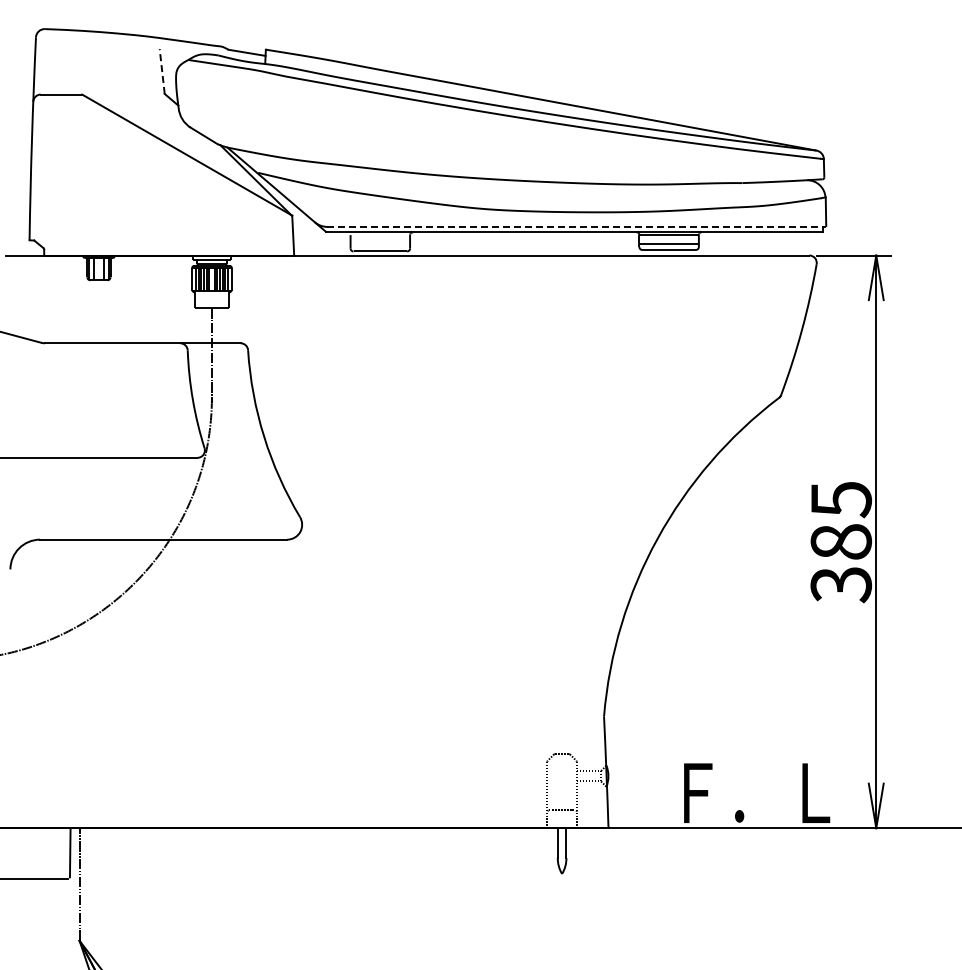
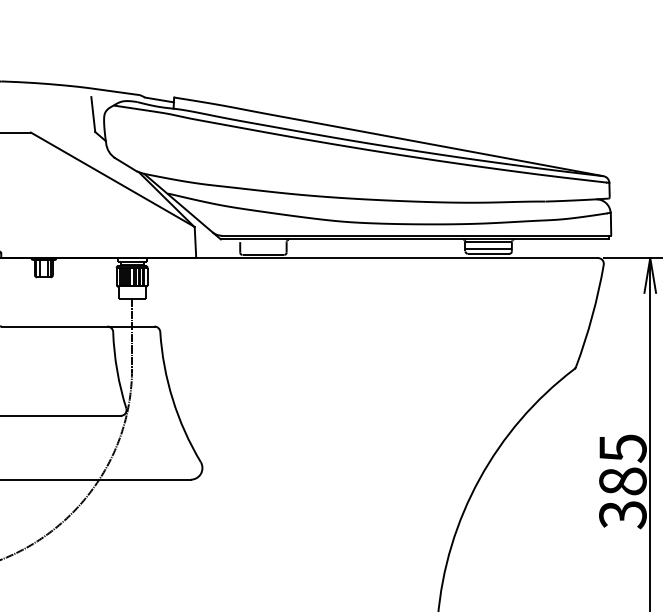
line: (162, 71) -> (93, 114), dashed -> solid
line: (577, 226) -> (417, 235), dashed -> solid

